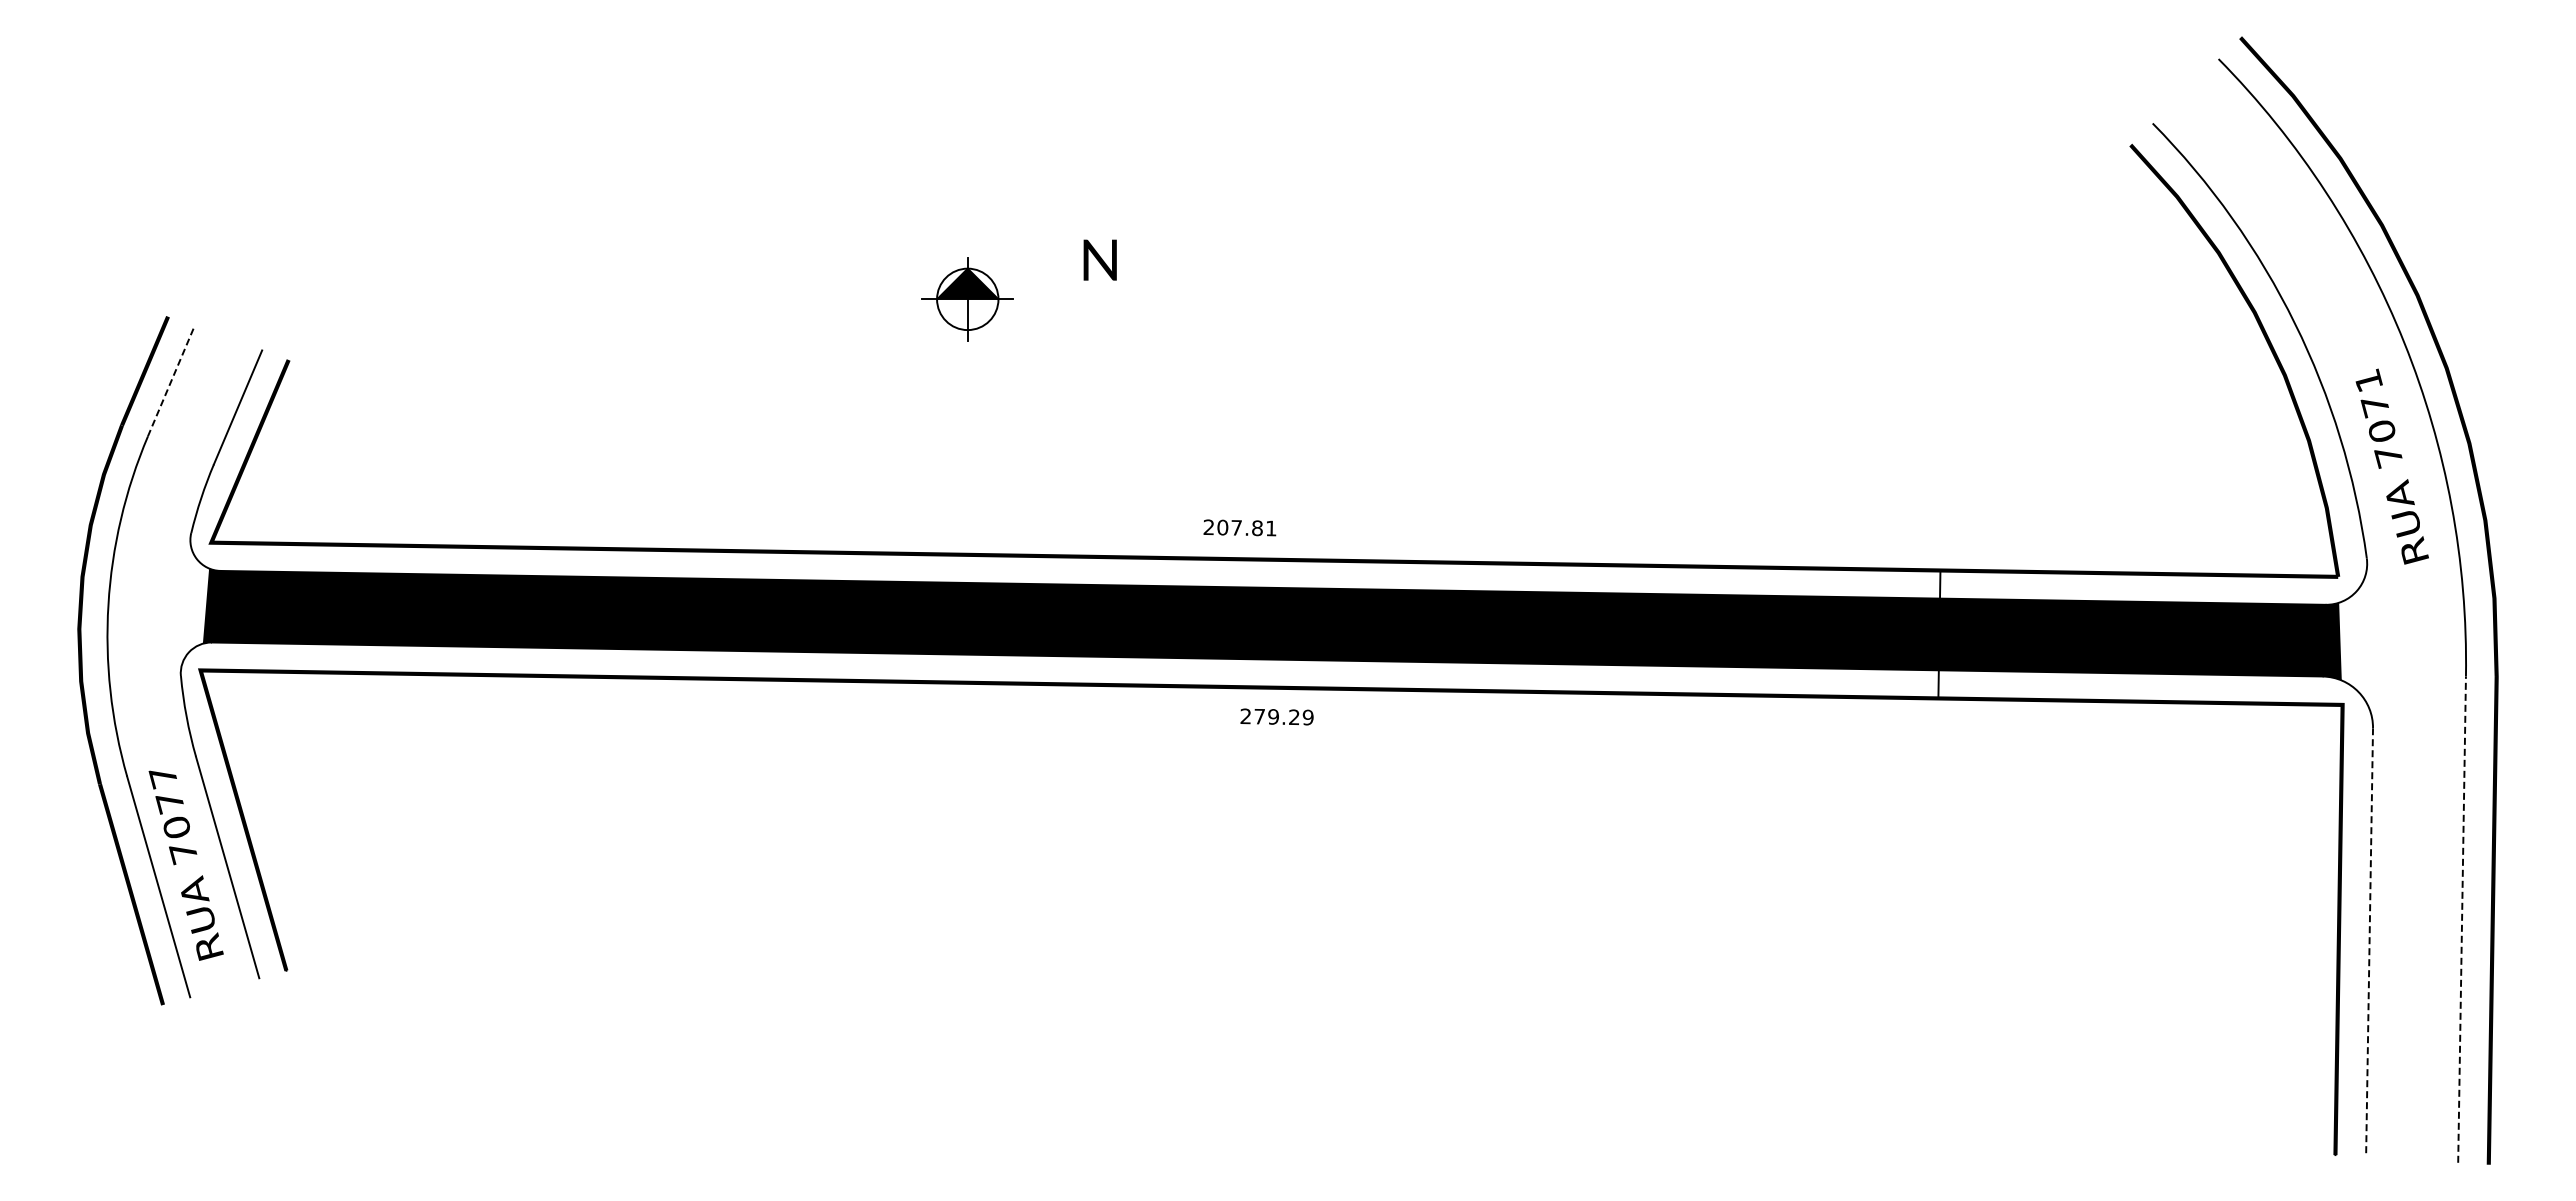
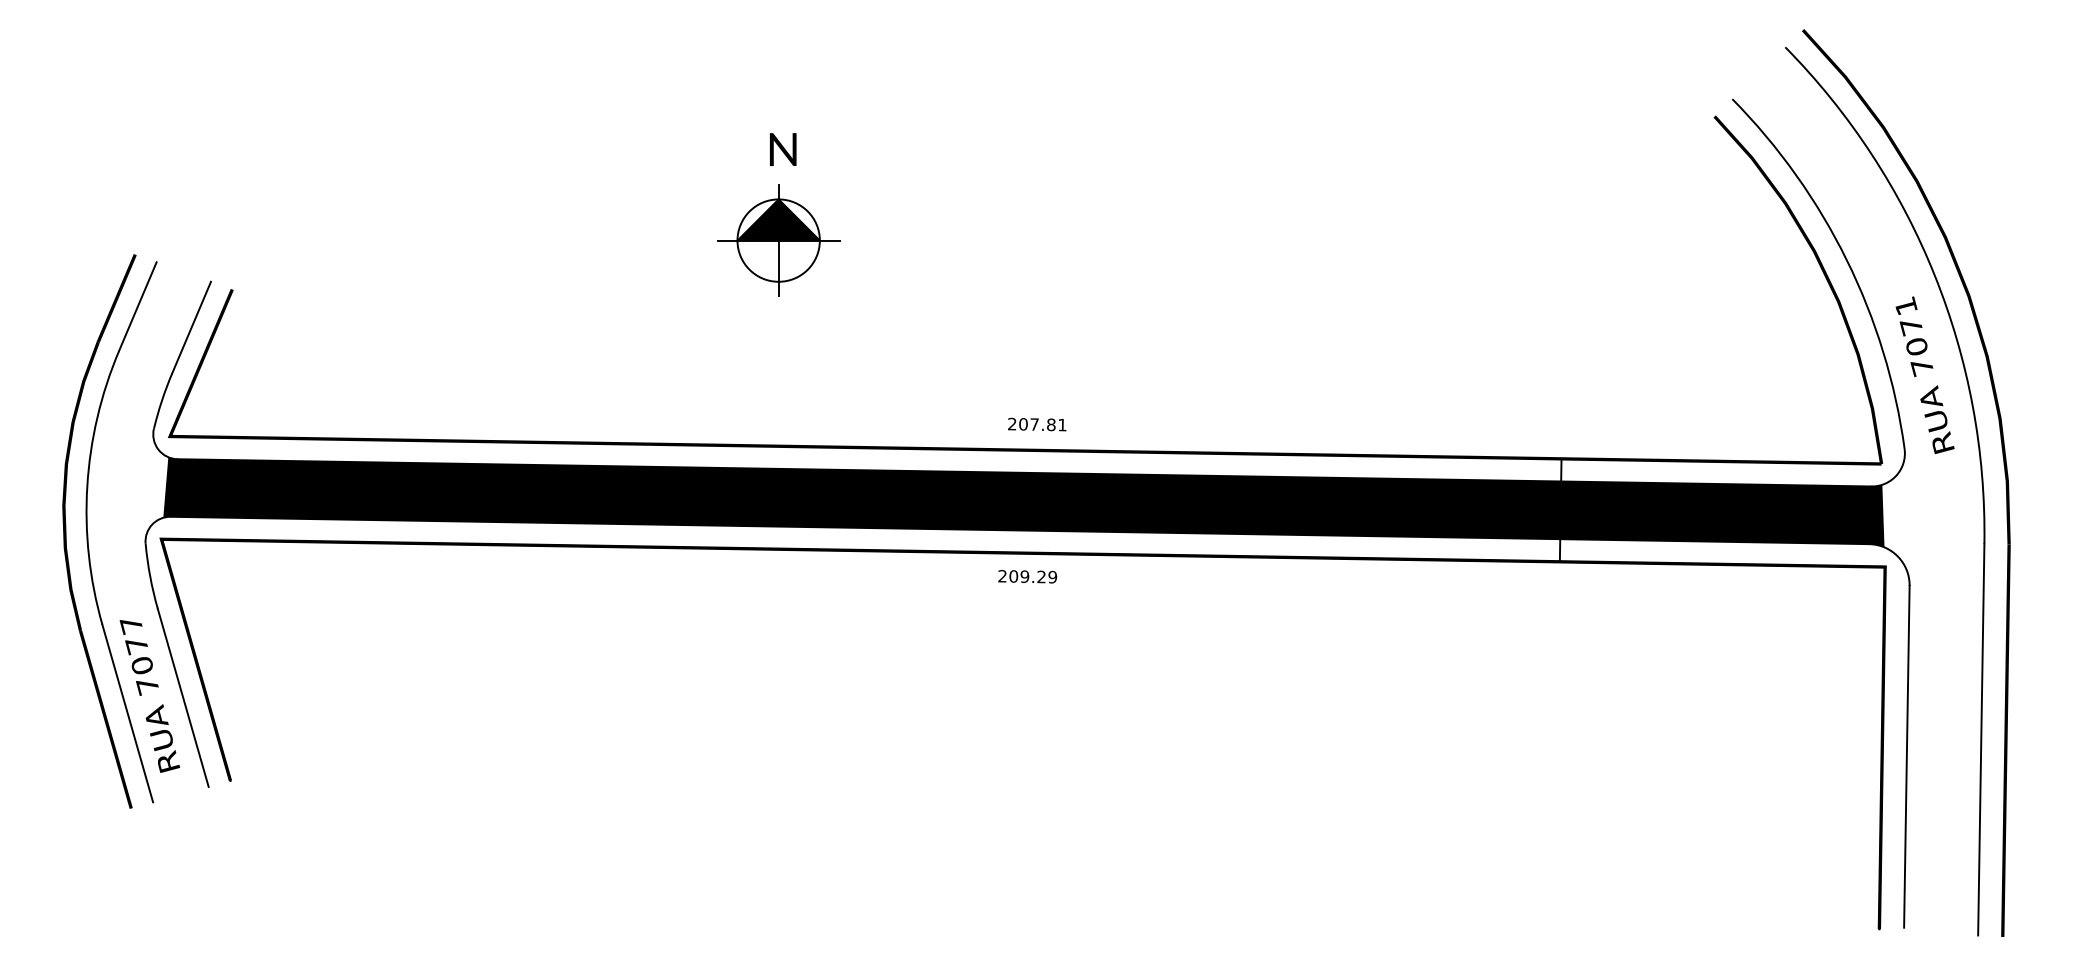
text: (1099, 259) -> (782, 149), moved
part: (967, 299) -> (778, 240), size x1.67
line: (171, 381) -> (138, 306), dashed -> solid
text: (1239, 527) -> (1036, 424), moved
text: (1259, 716) -> (1013, 576), 279.29 -> 209.29
line: (2462, 919) -> (1981, 739), dashed -> solid
line: (2369, 940) -> (1906, 756), dashed -> solid

